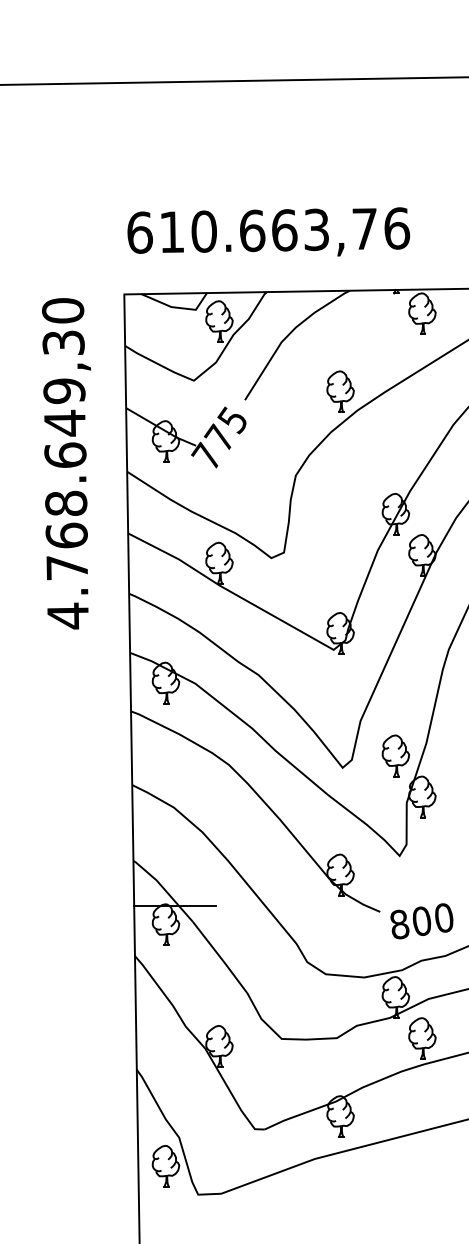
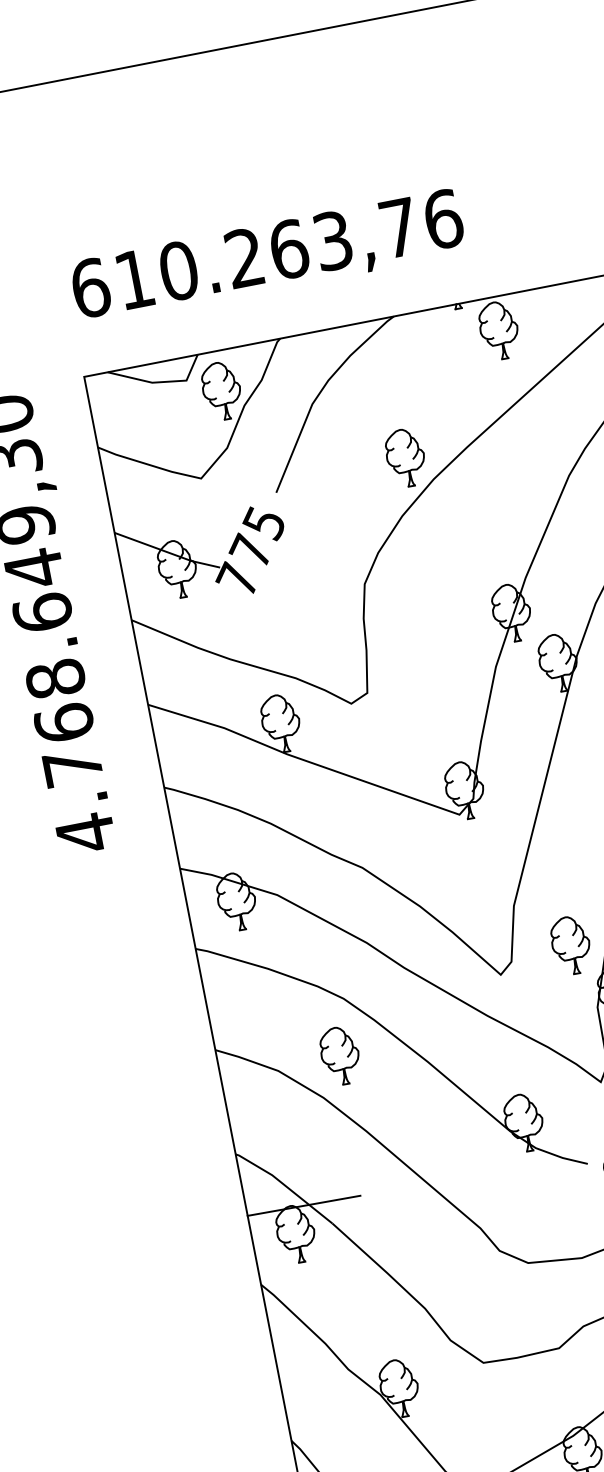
text: (252, 230) -> (244, 257), 610.663,76 -> 610.263,76
part: (219, 804) -> (340, 1055), added

